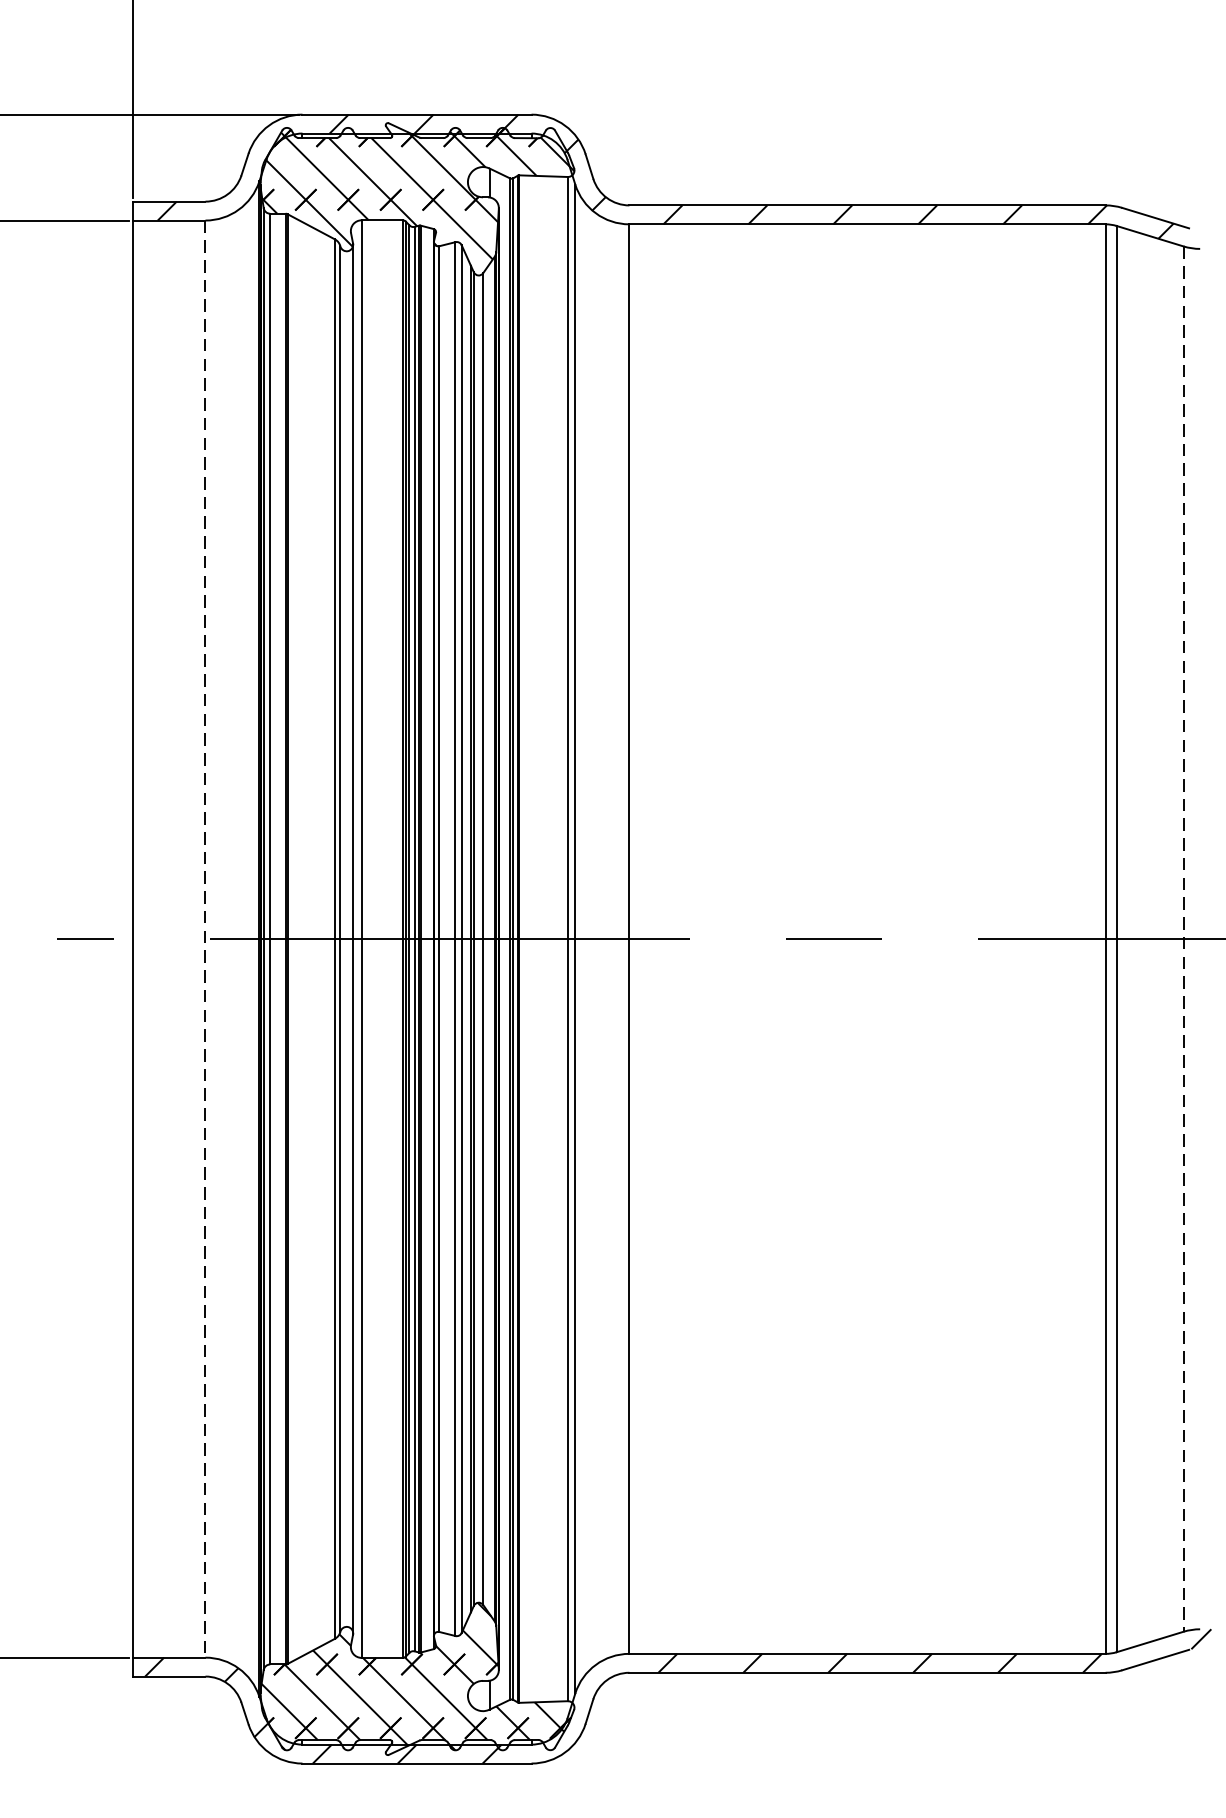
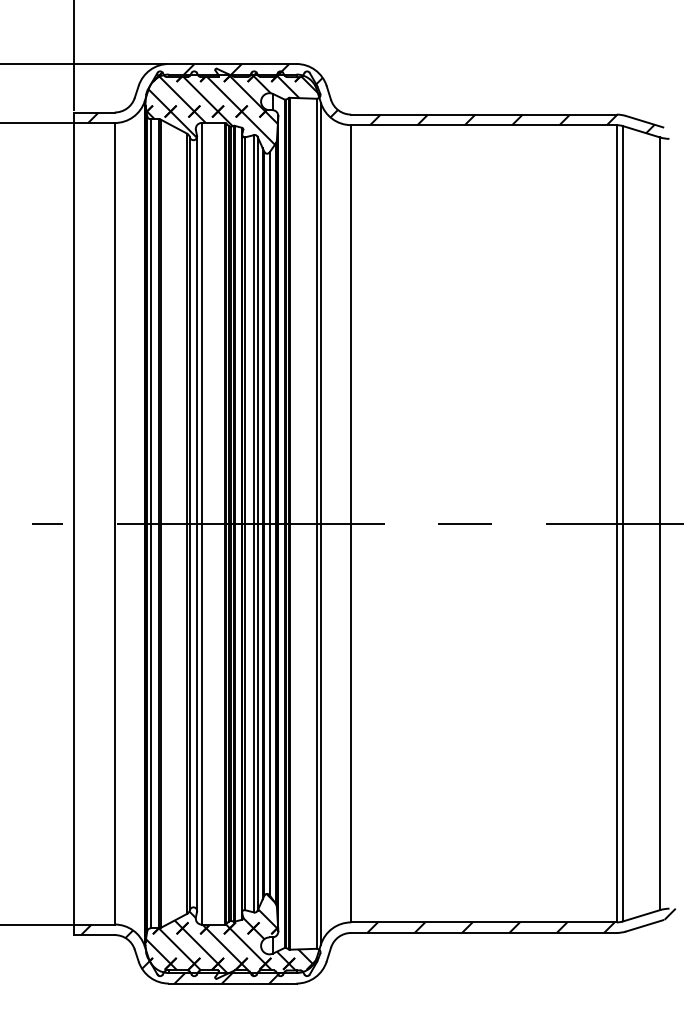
line: (205, 938) -> (114, 523), dashed -> solid
line: (1184, 940) -> (660, 524), dashed -> solid

